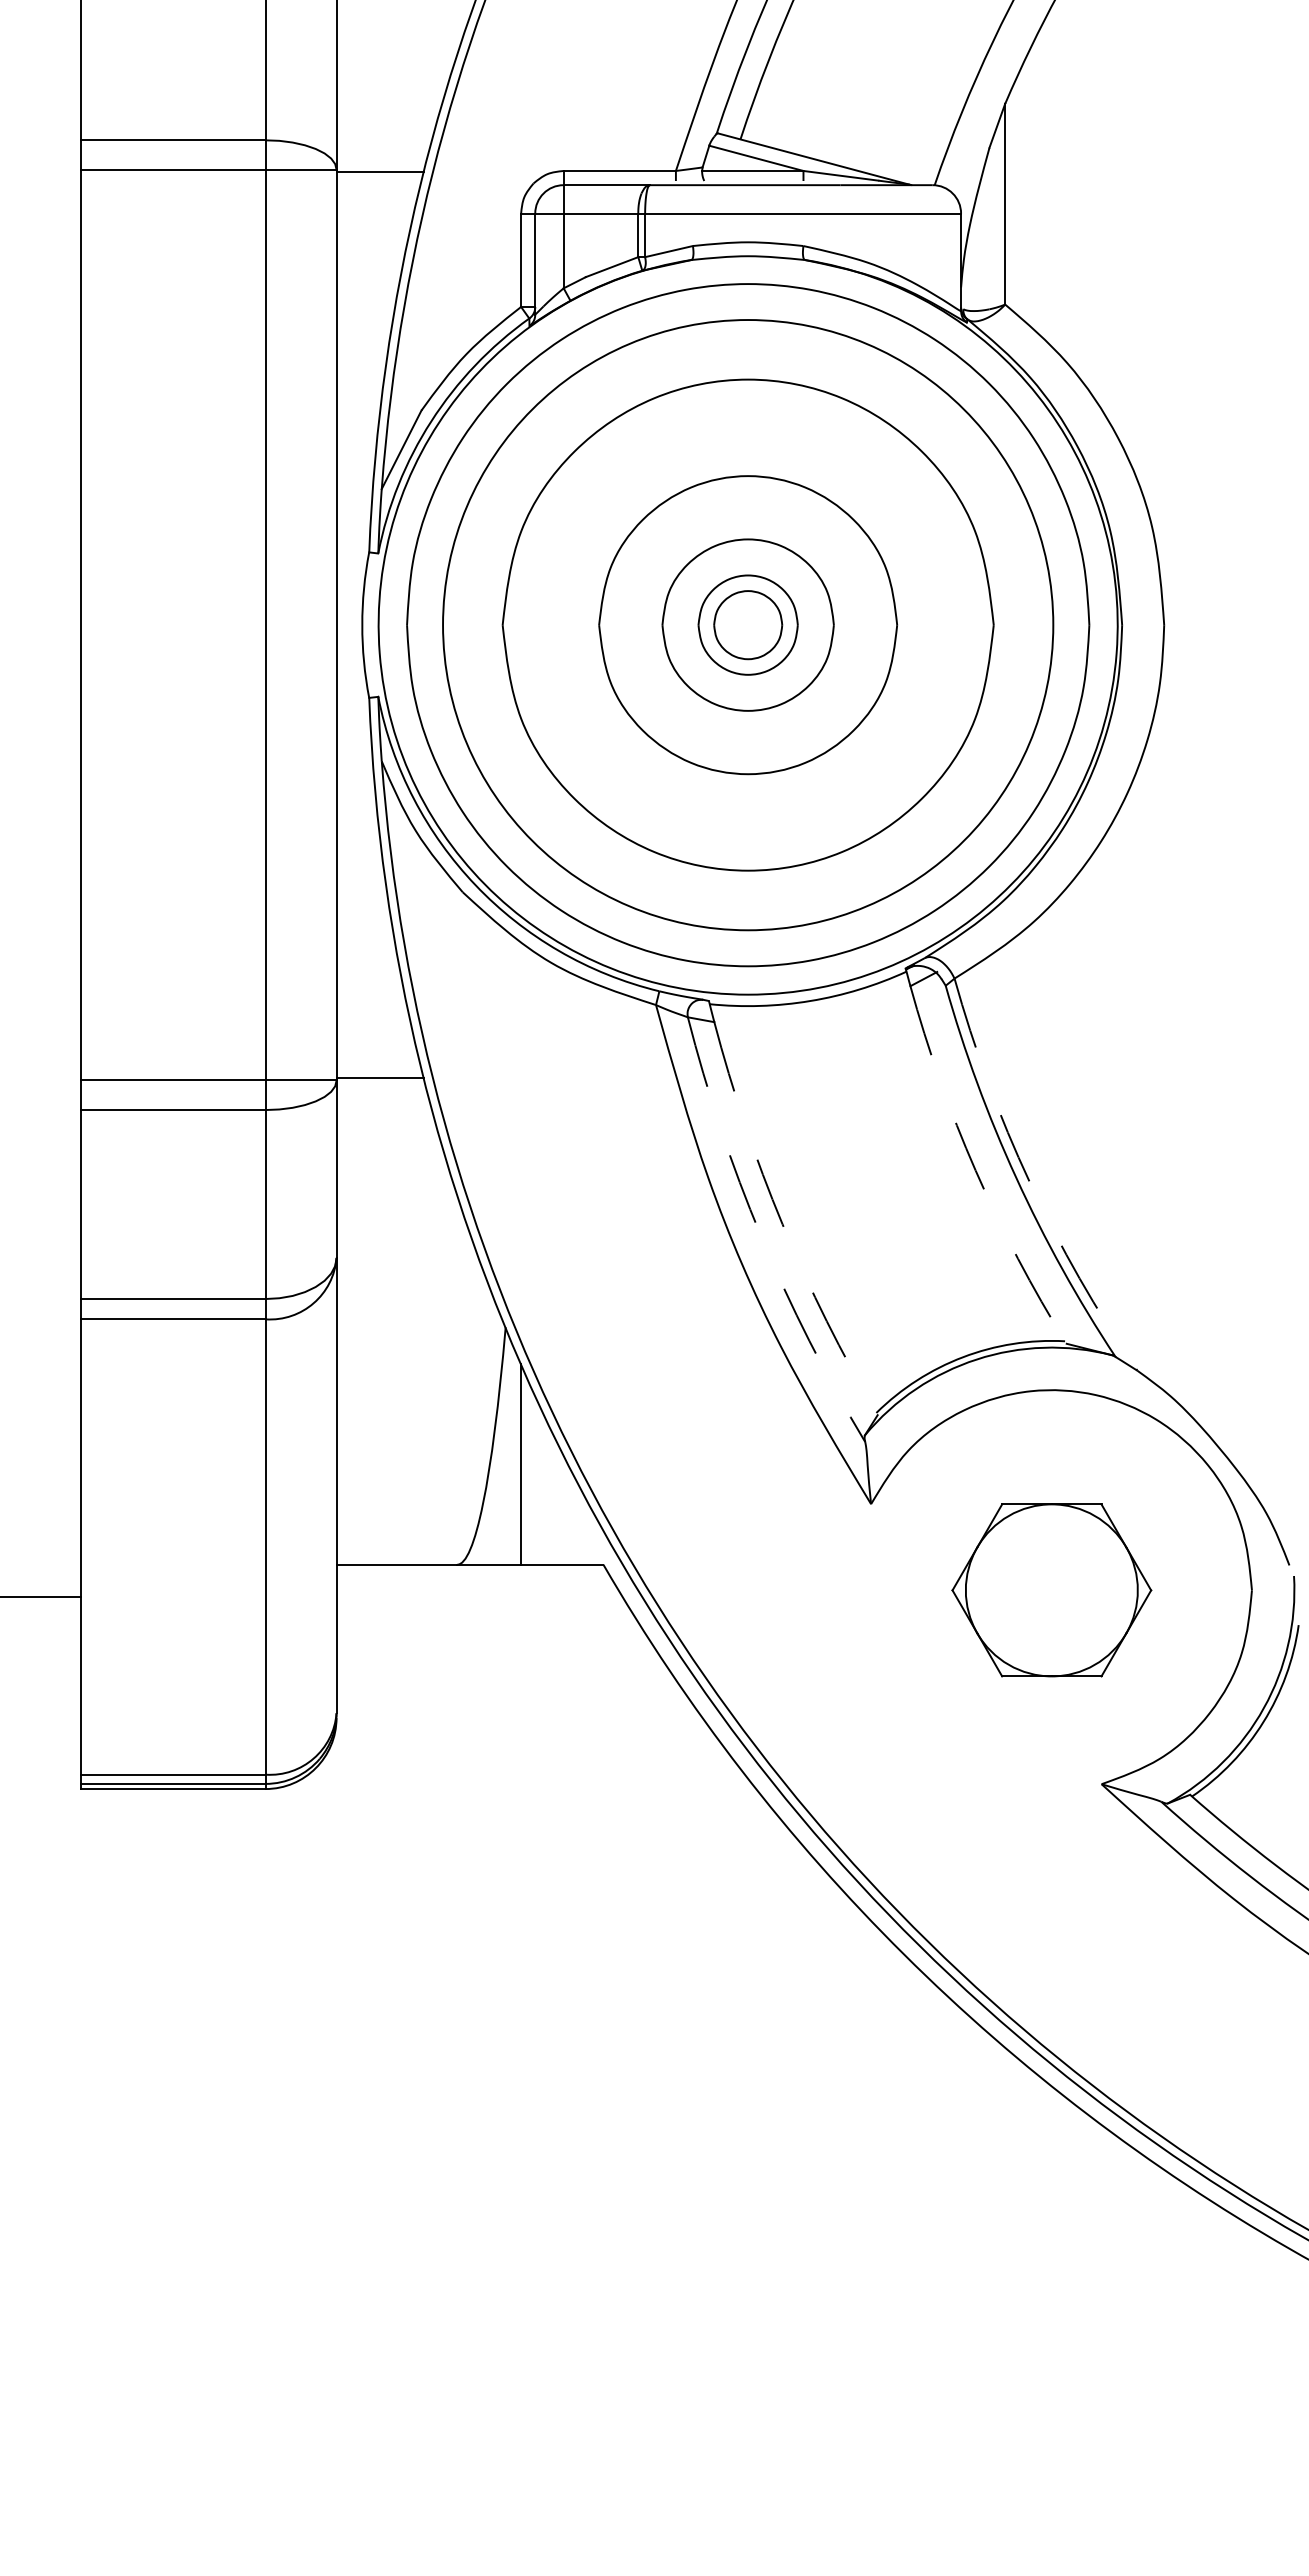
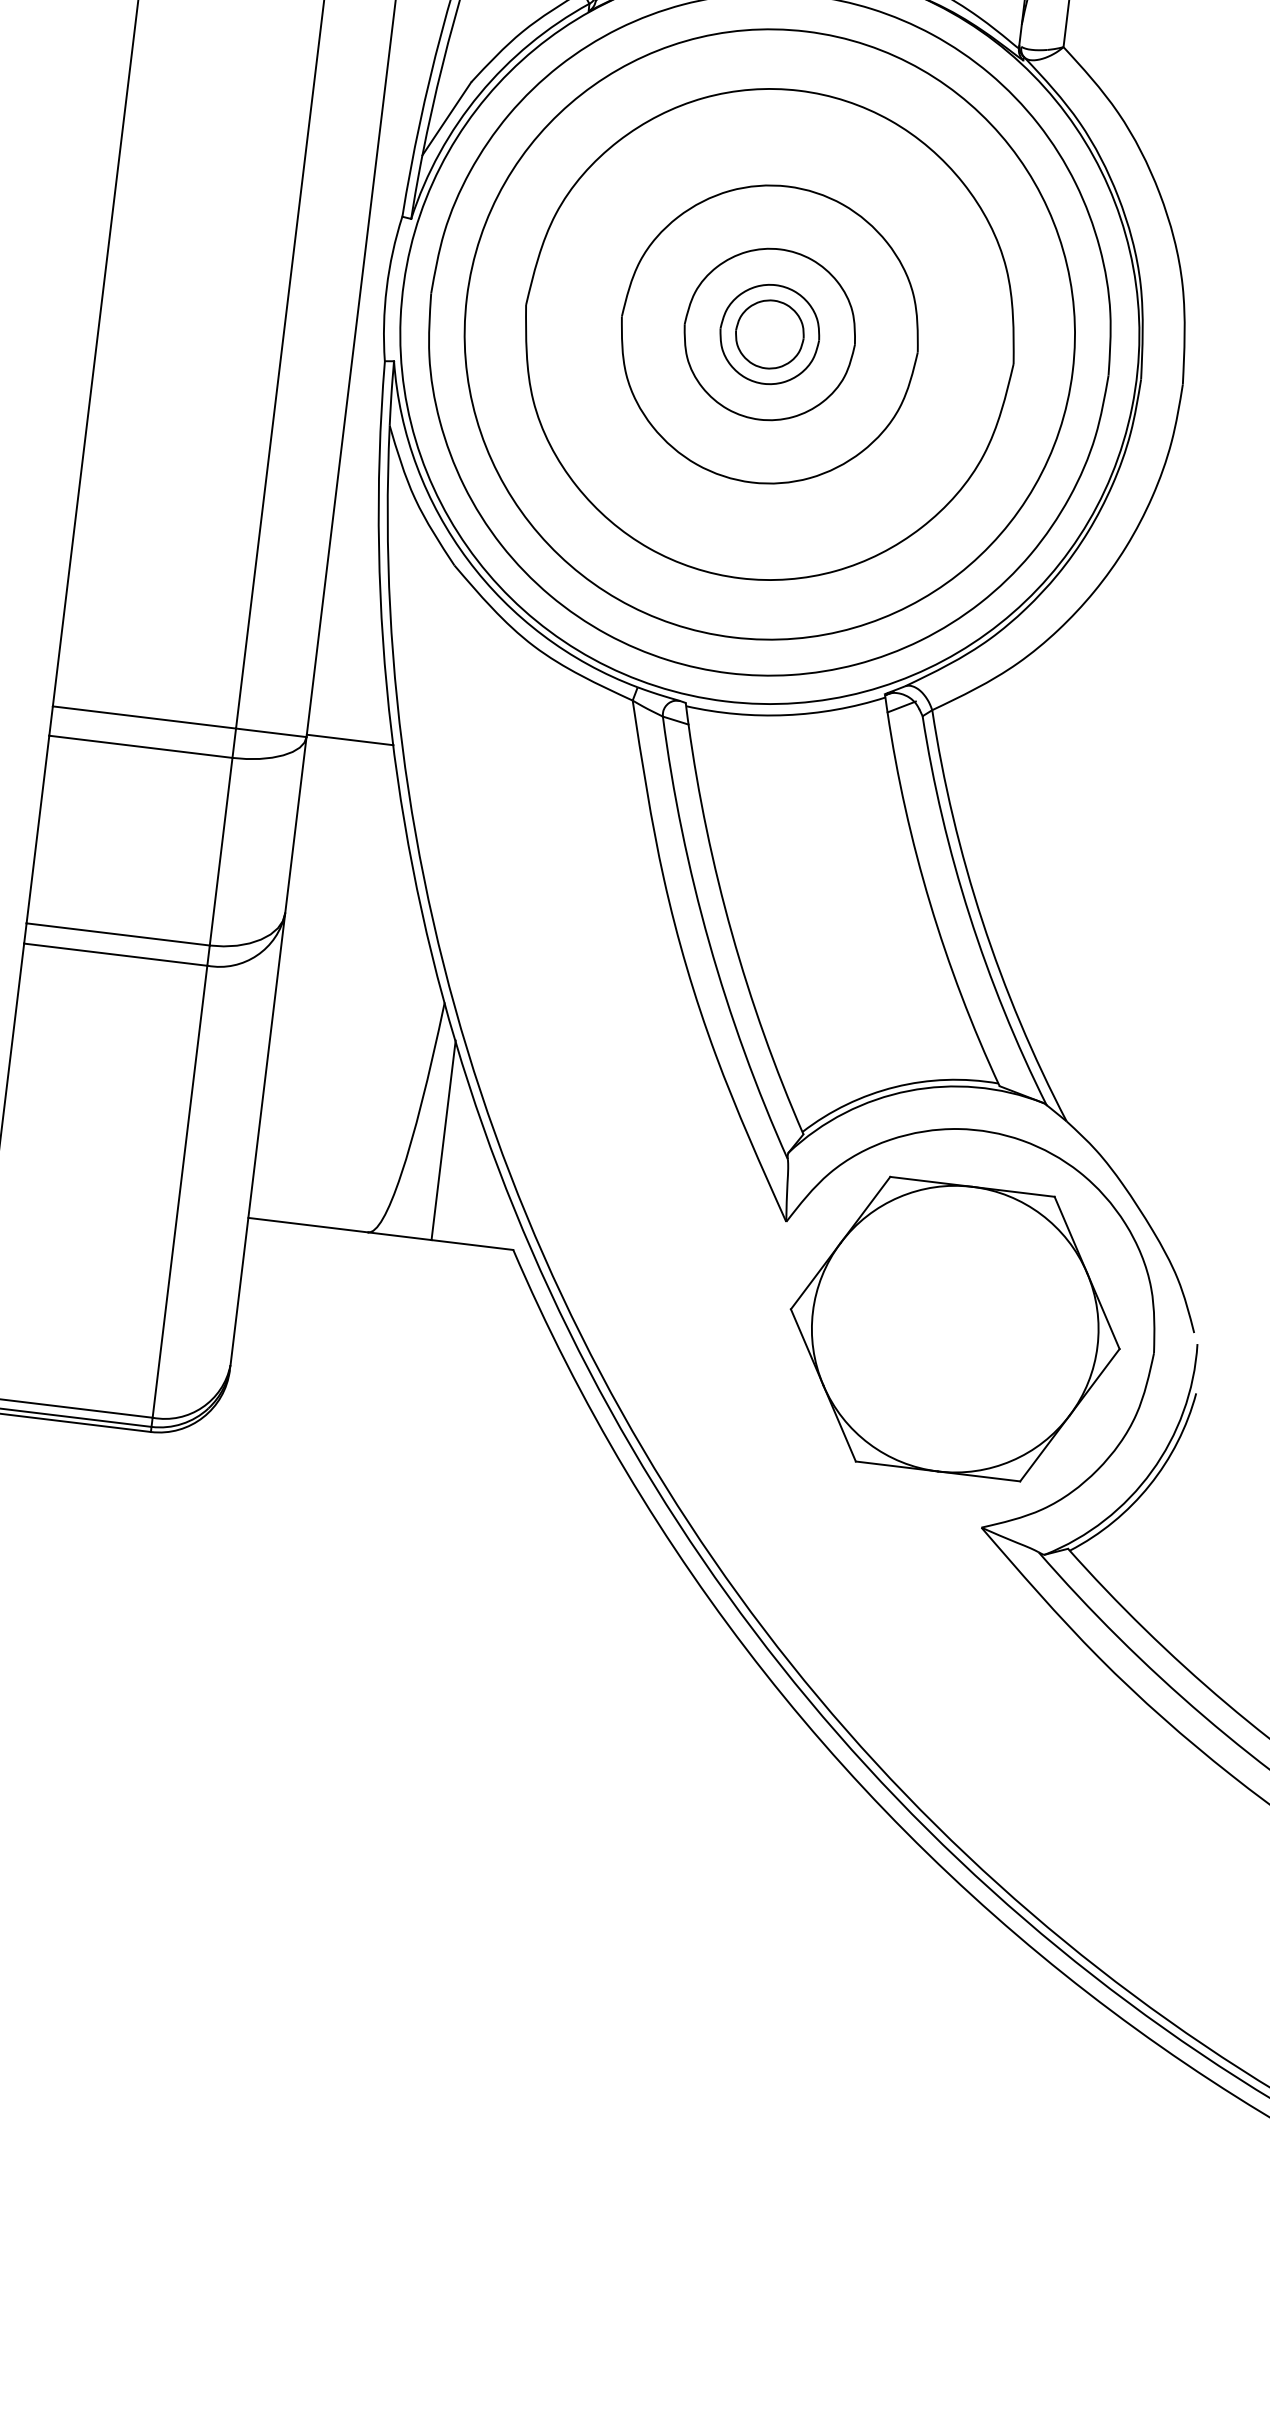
arc: (975, 1170) -> (930, 903), dashed -> solid
arc: (1029, 1182) -> (982, 921), dashed -> solid
arc: (782, 1224) -> (731, 933), dashed -> solid
arc: (761, 1236) -> (709, 943), dashed -> solid
part: (1051, 1590) -> (954, 1329), size x1.67

